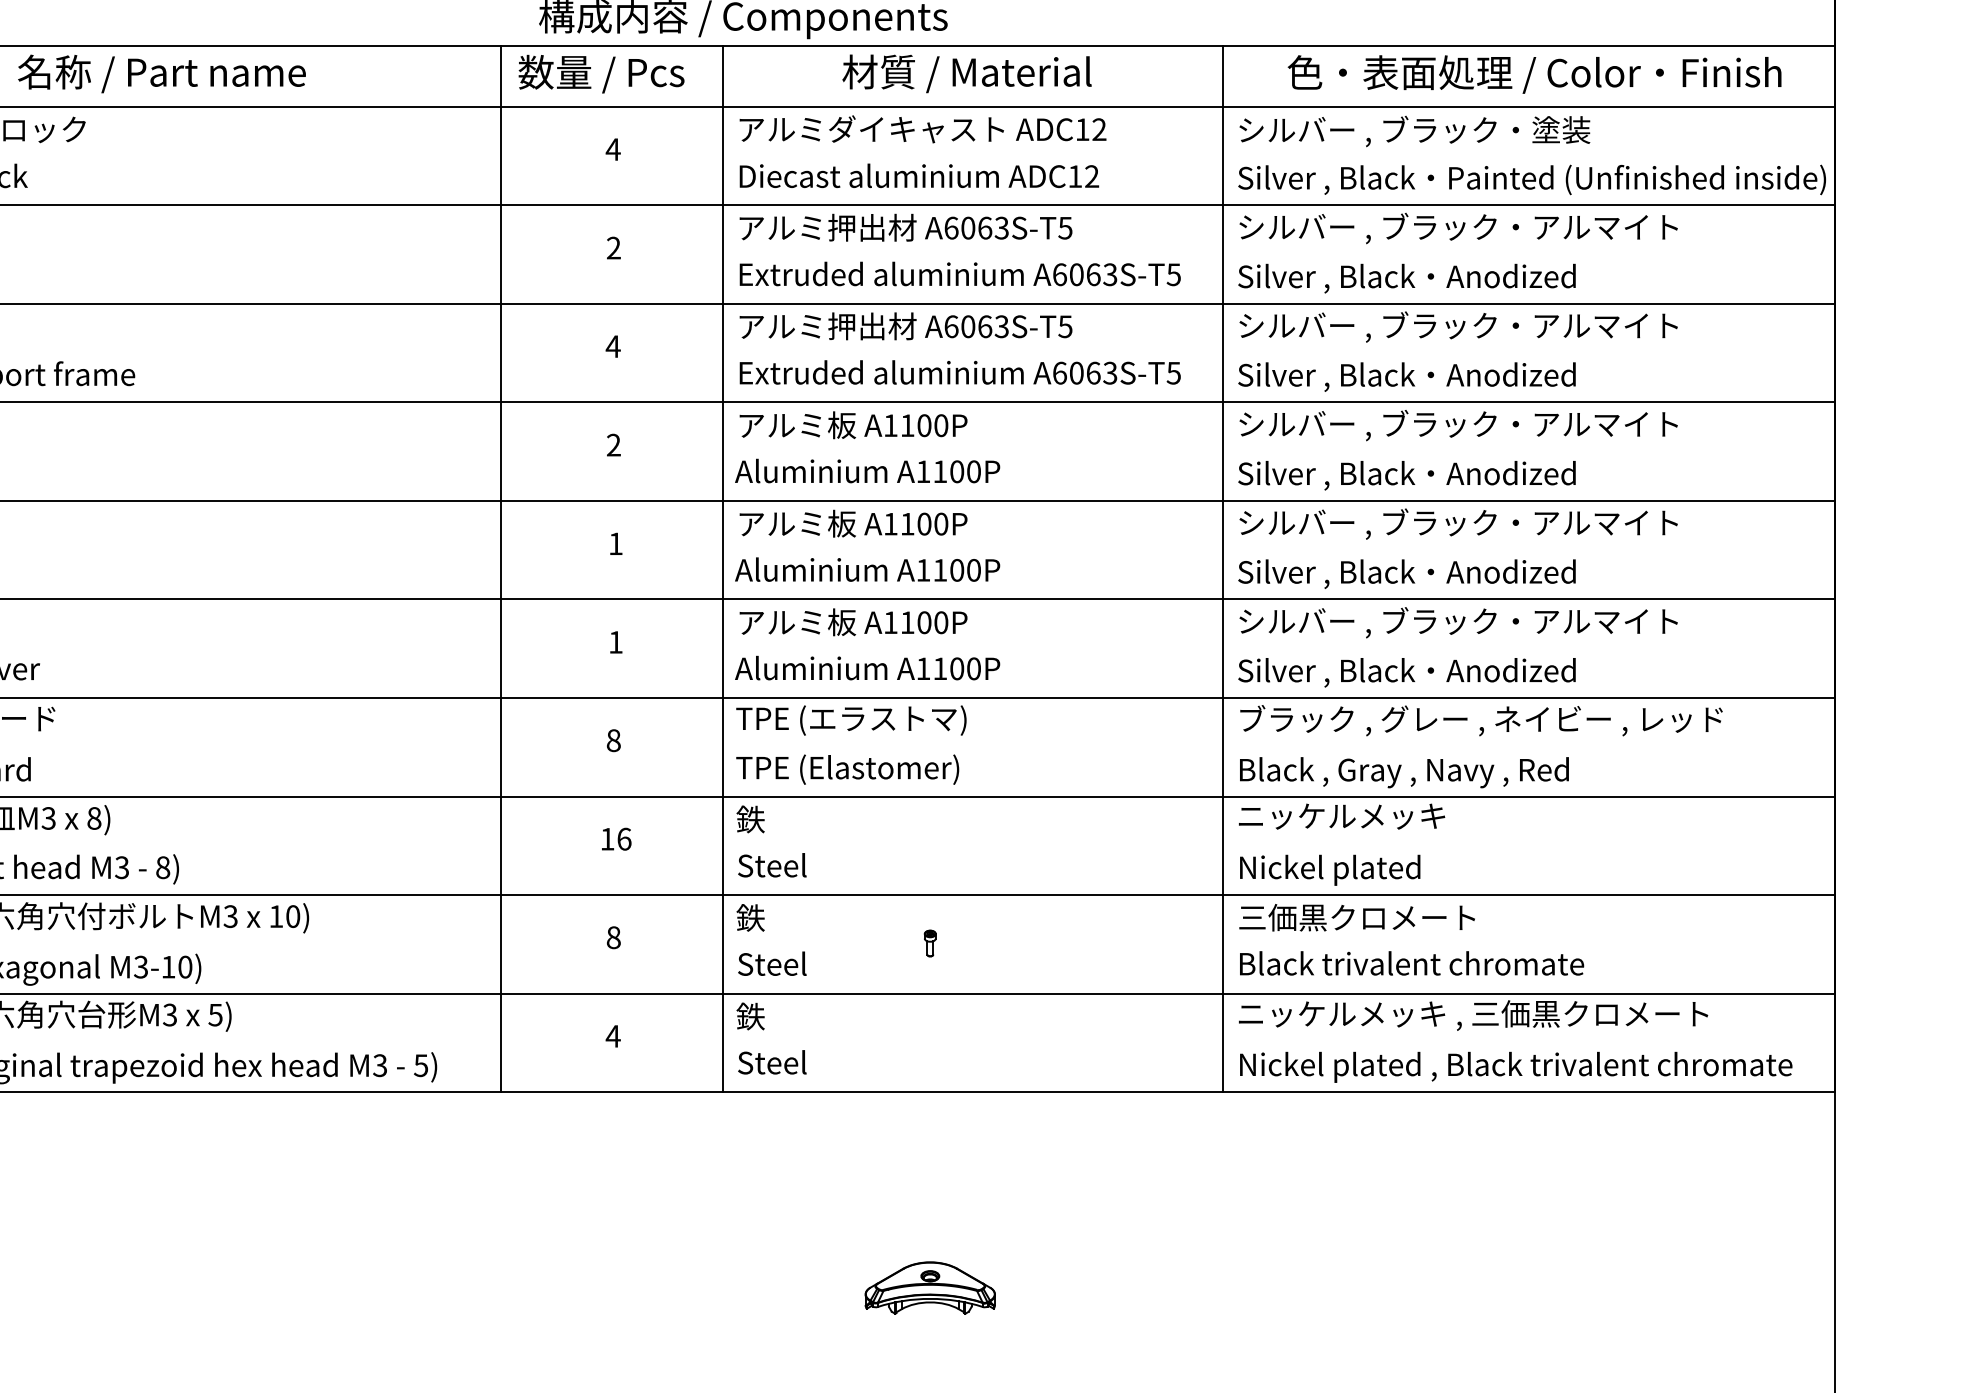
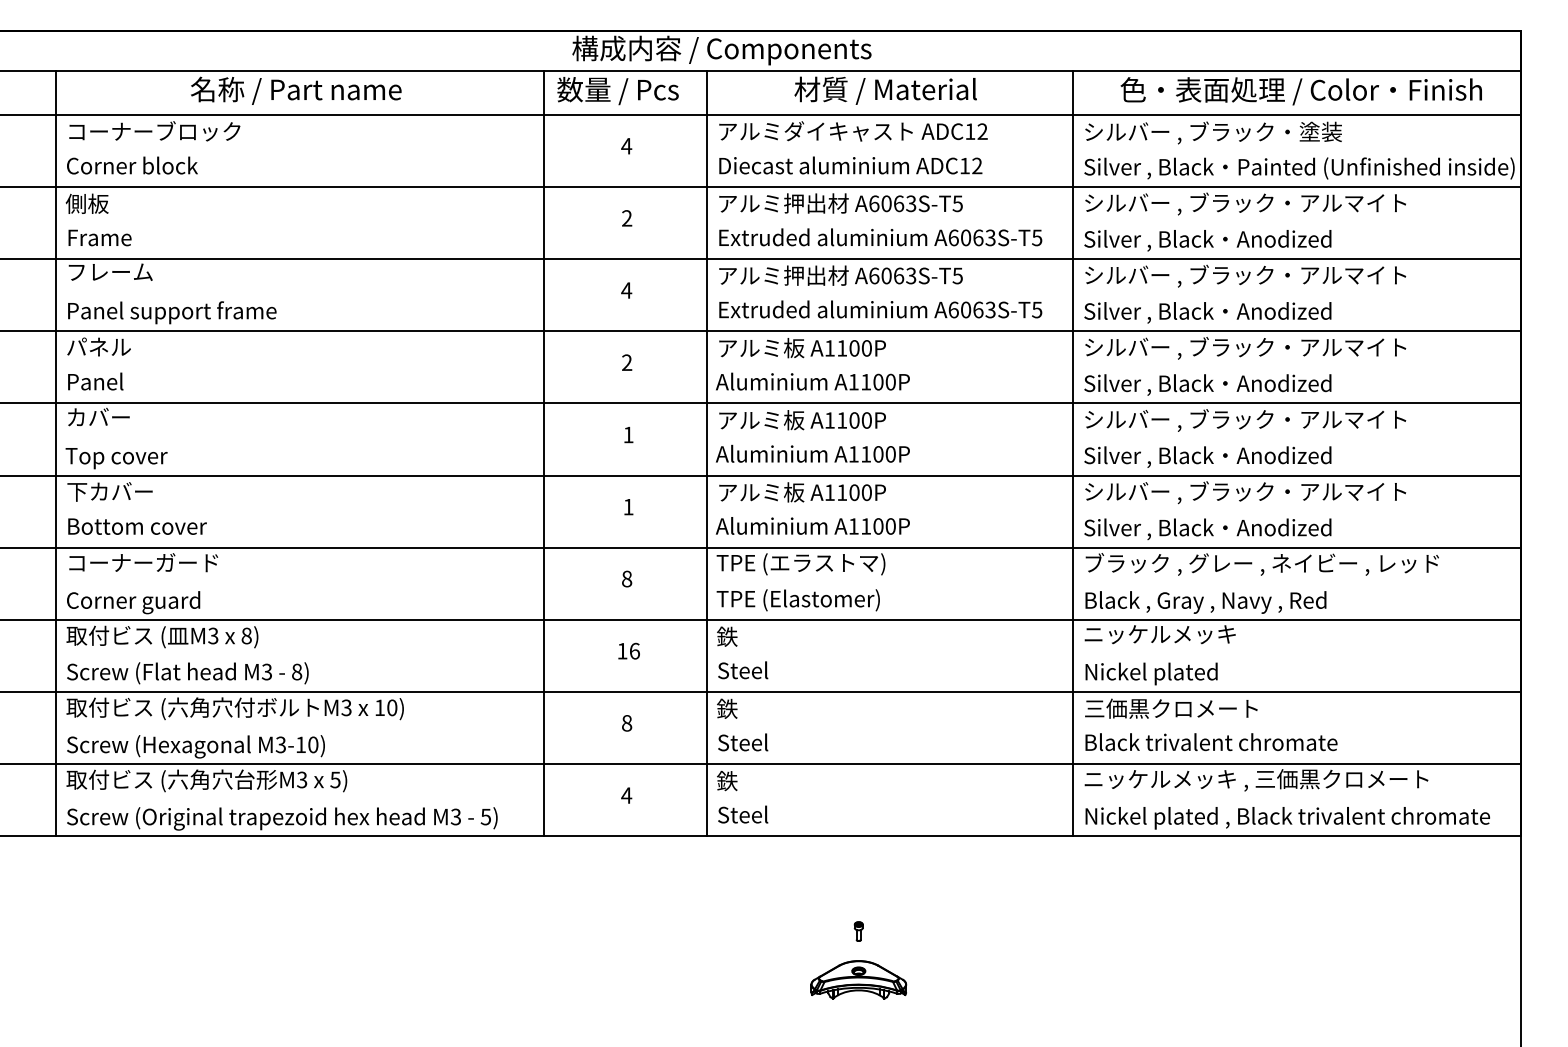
part: (929, 943) -> (858, 931), moved

